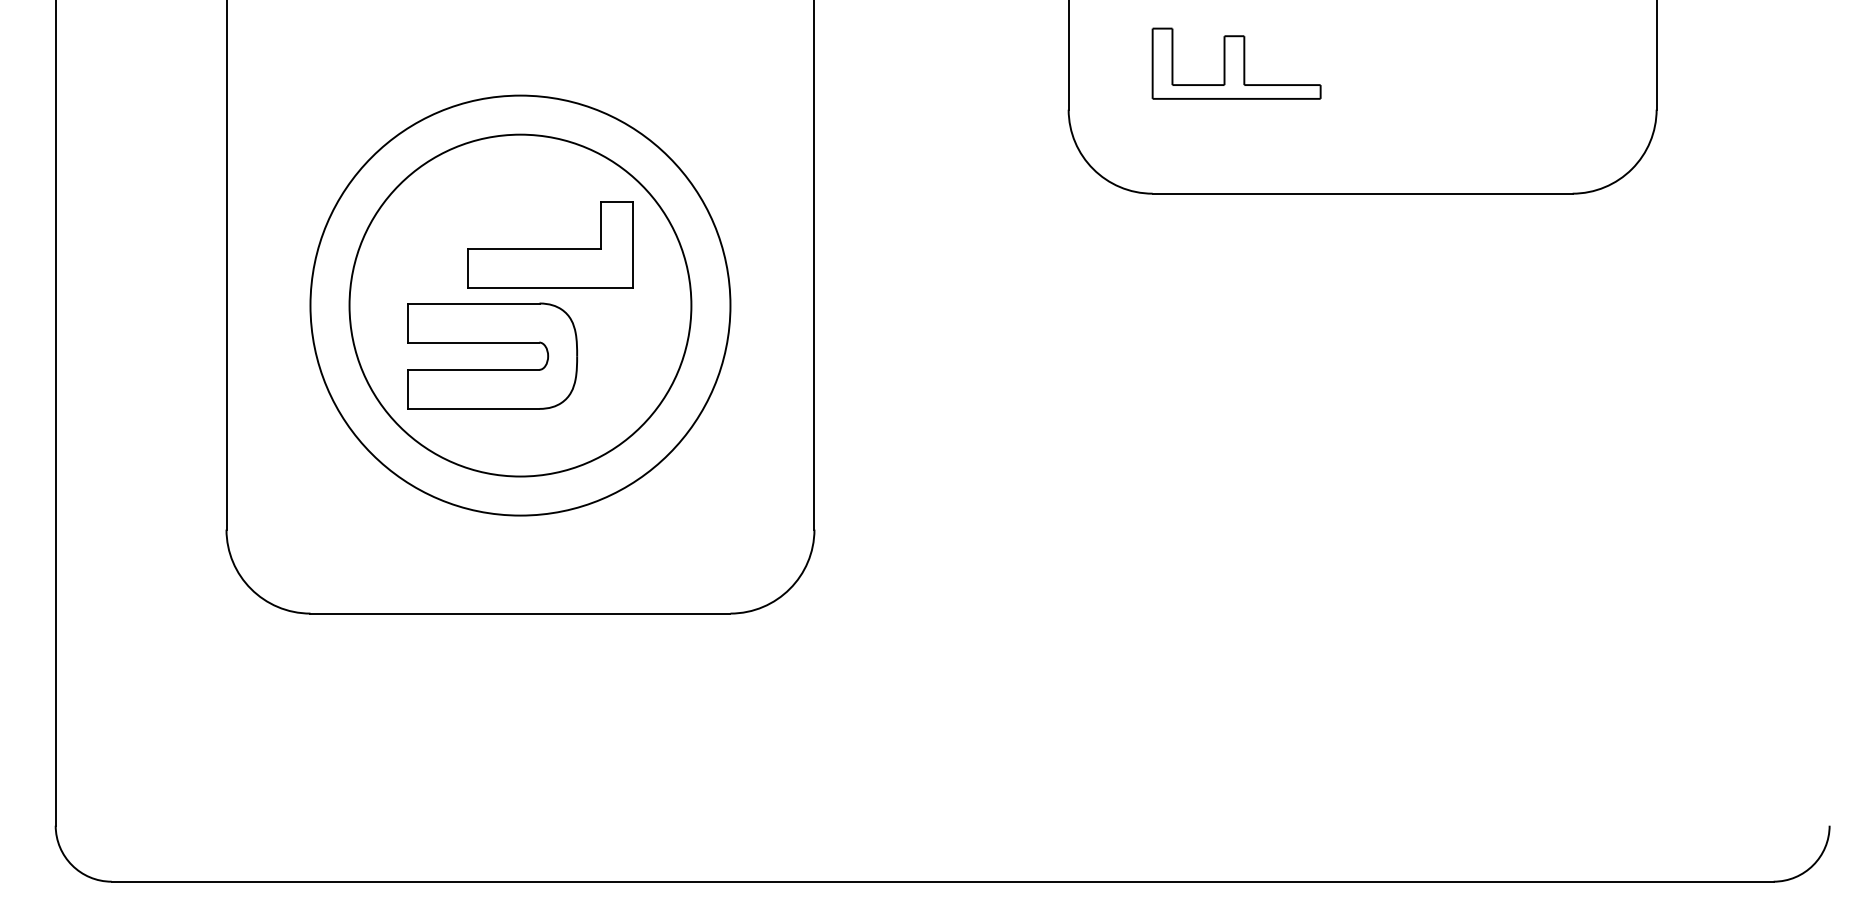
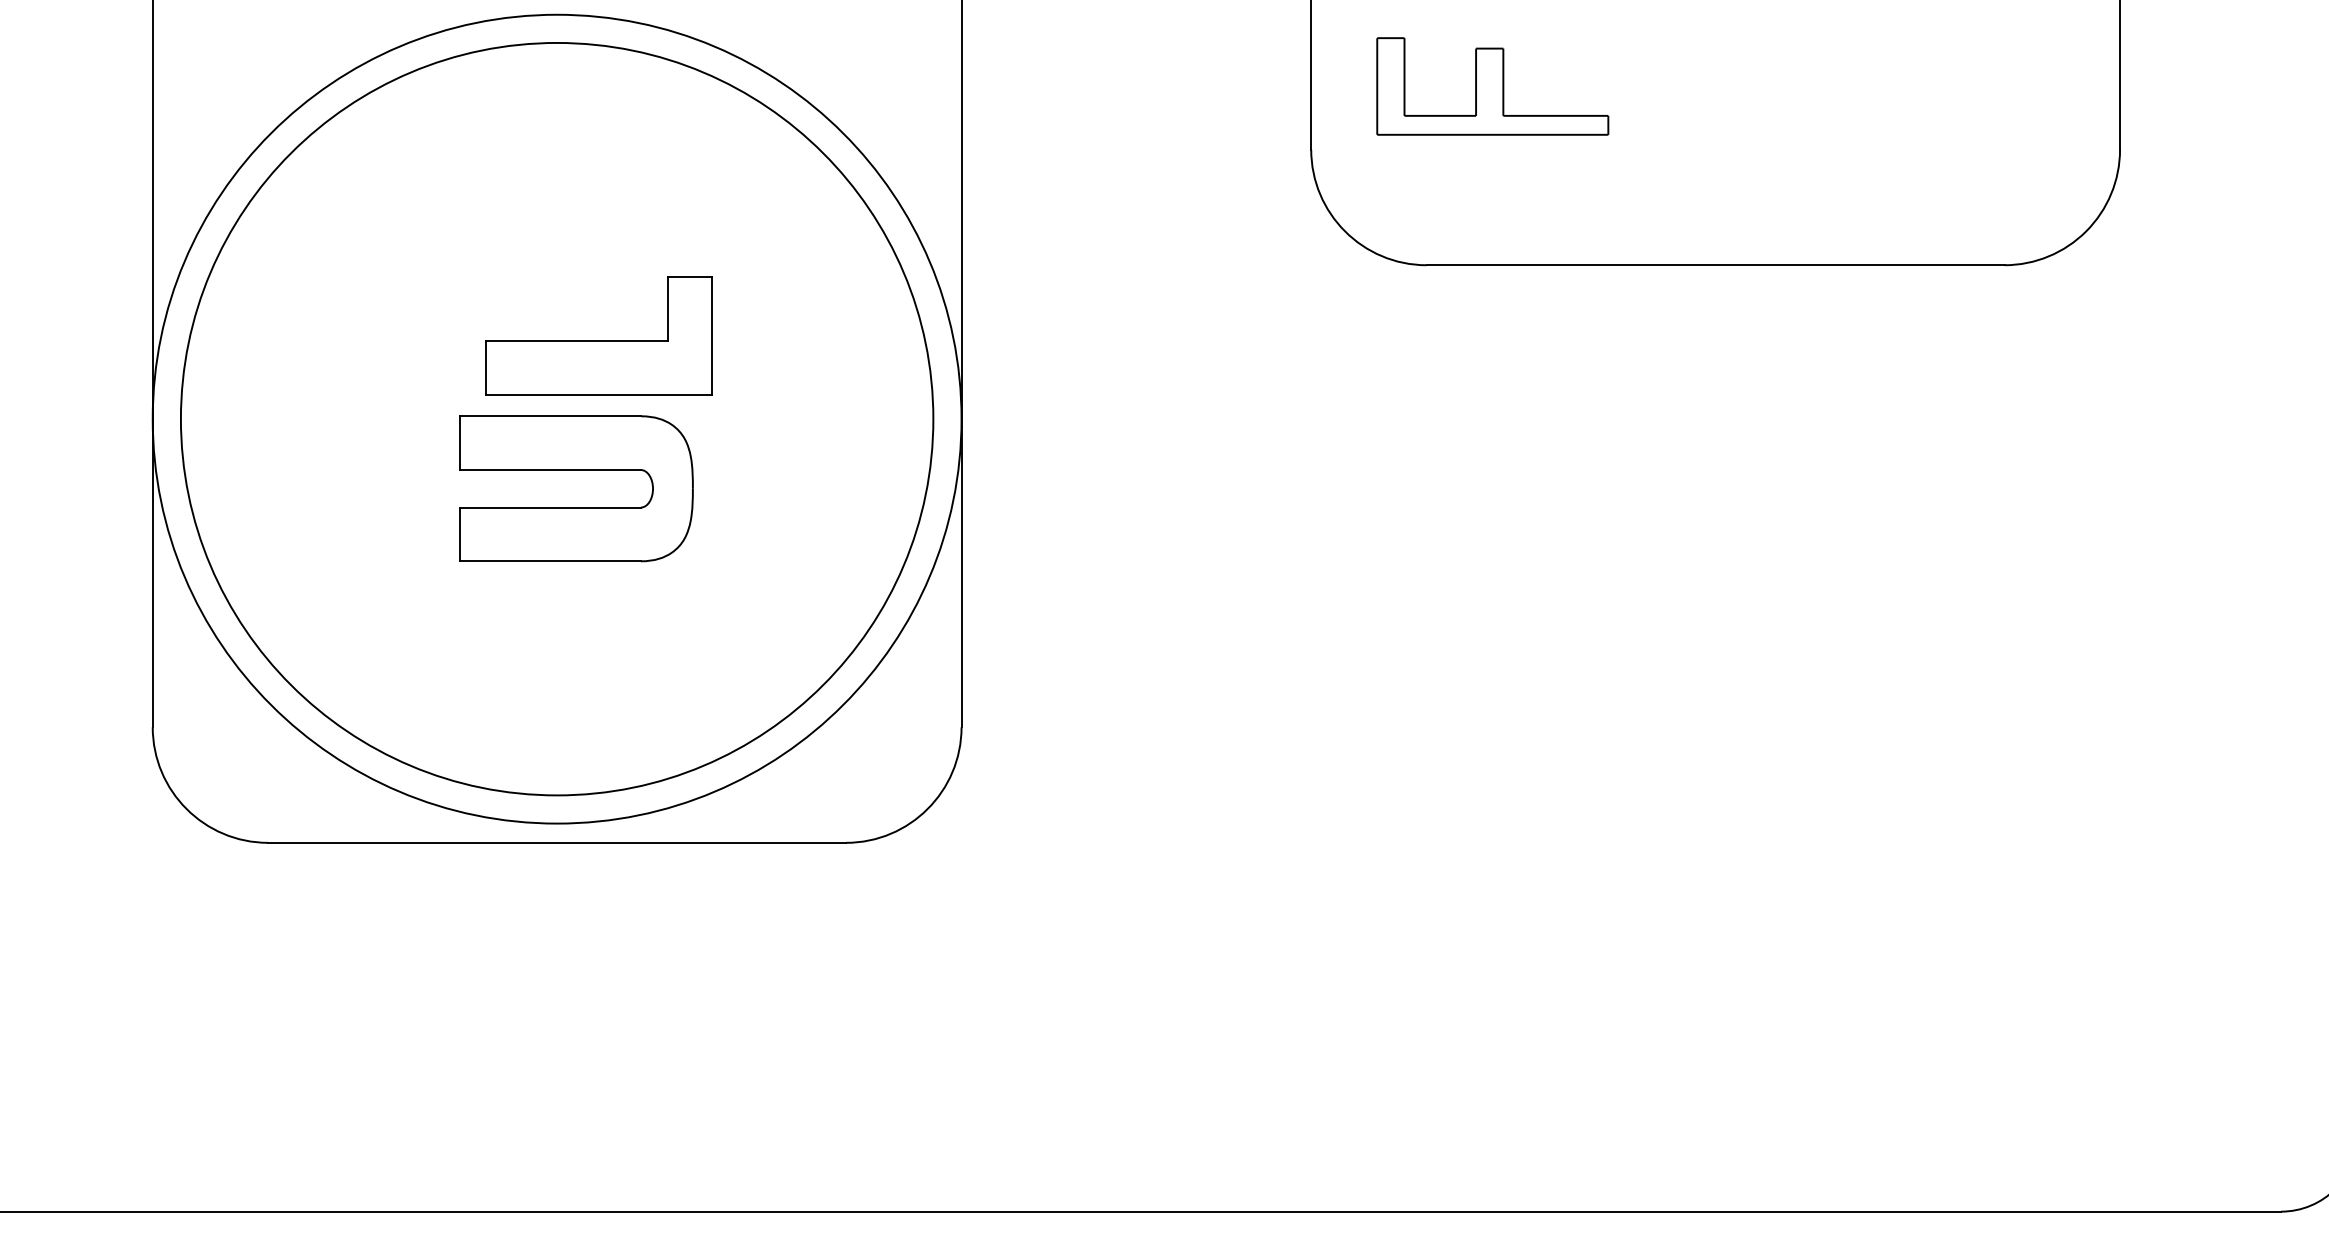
part: (1236, 63) -> (1492, 86), moved
circle: (520, 305) -> (557, 419), size x1.4
circle: (520, 305) -> (557, 419), size x1.6
part: (492, 343) -> (576, 471), moved

